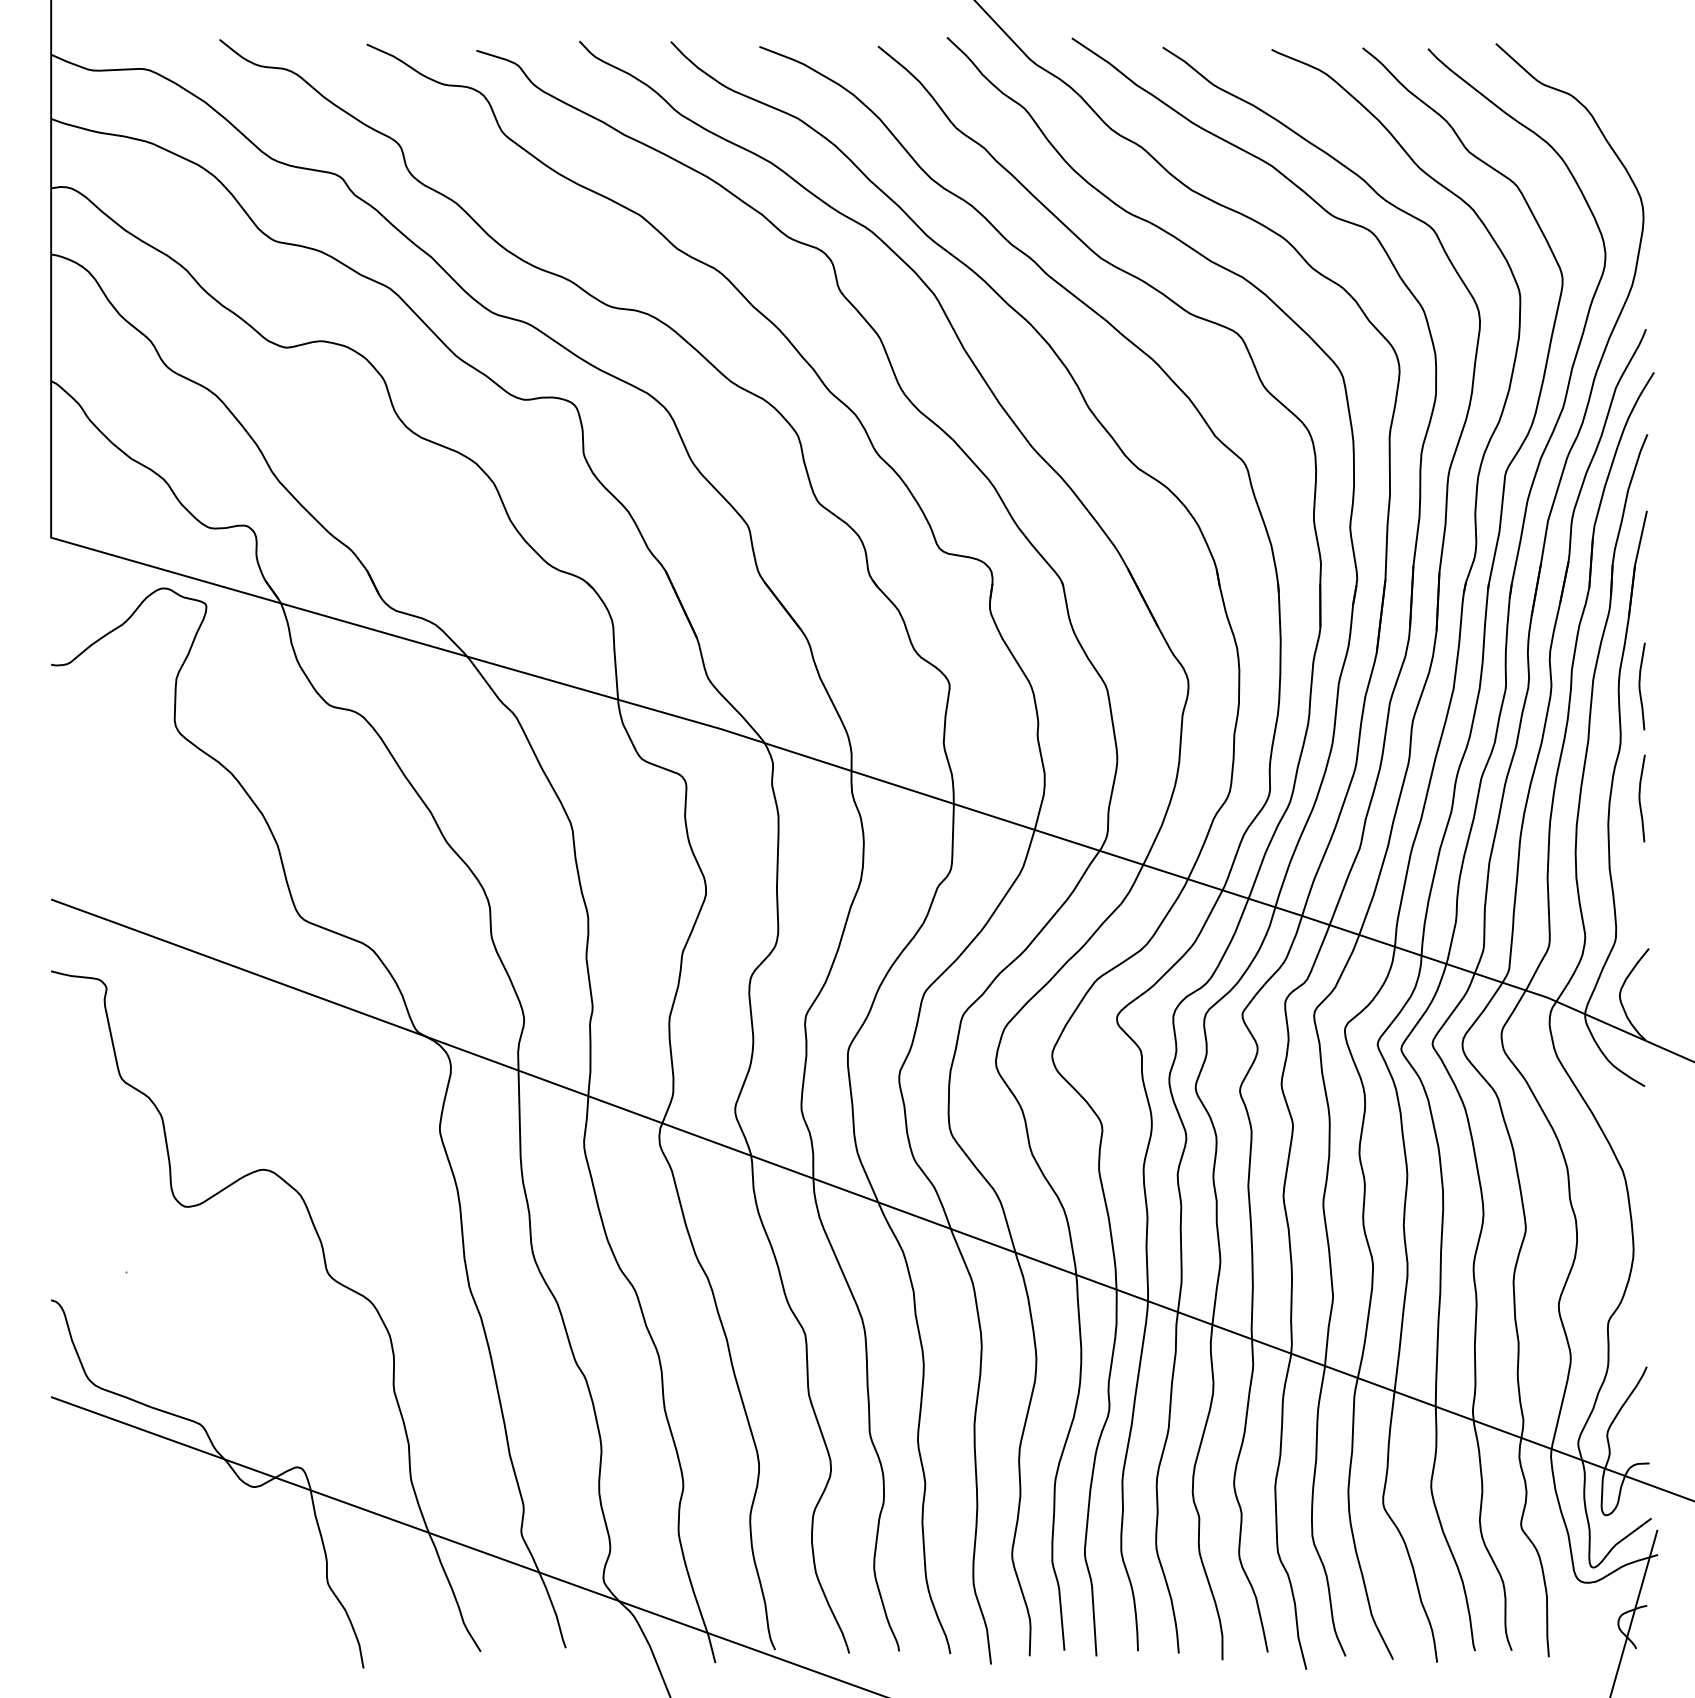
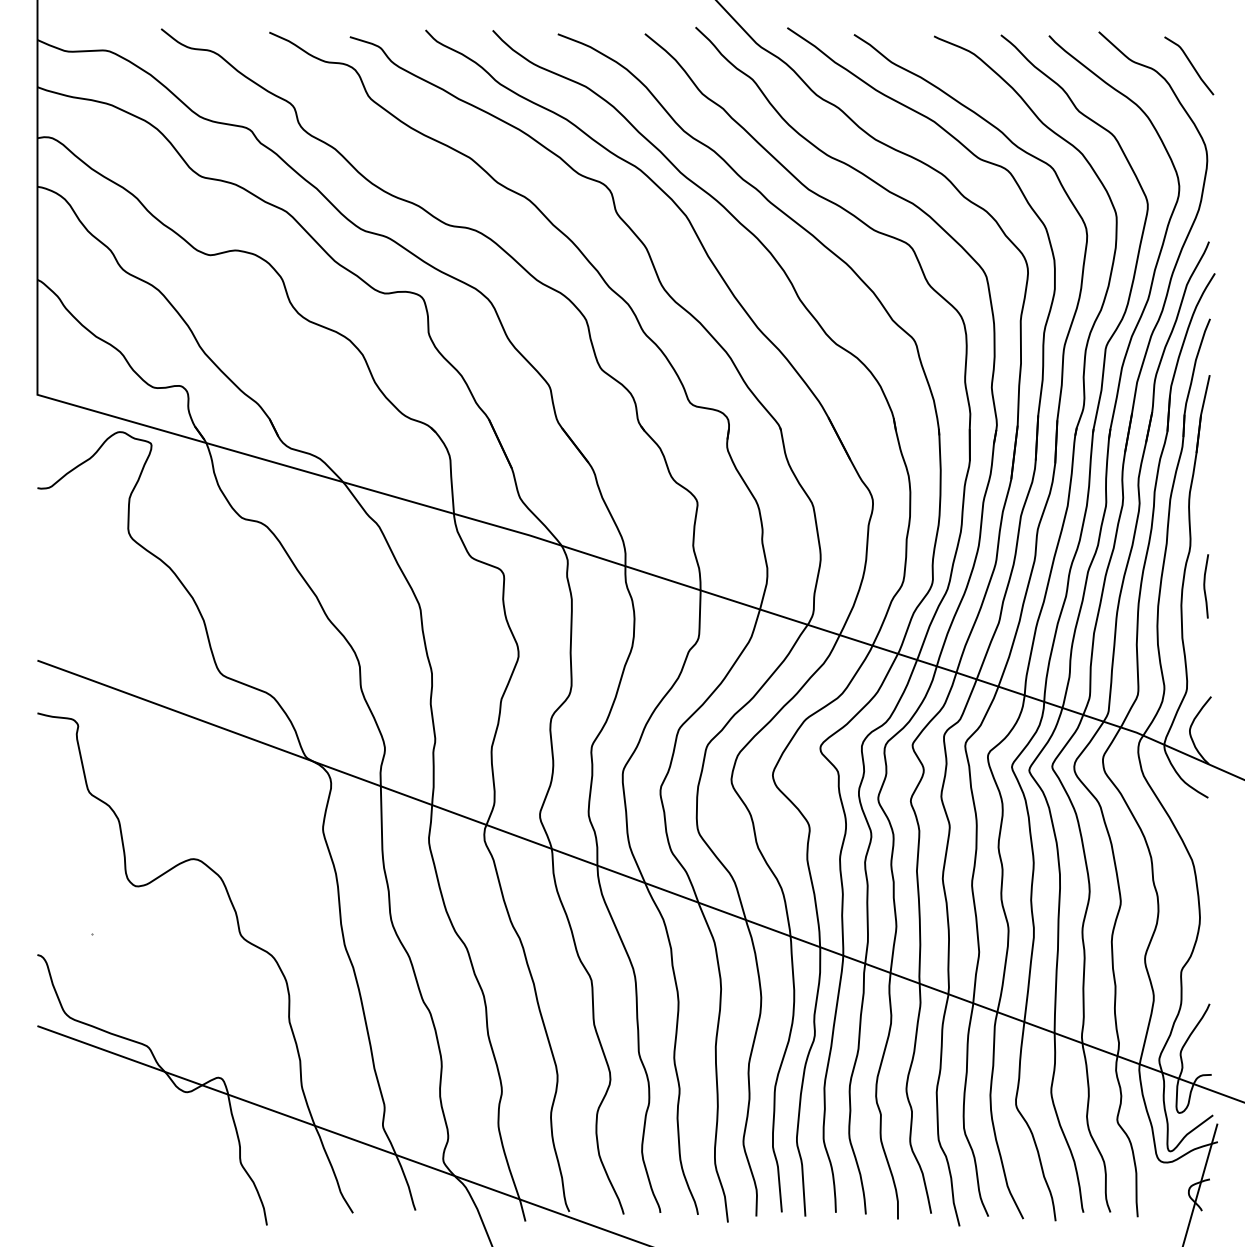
curve: (1620, 87) -> (1190, 64), added
curve: (1640, 686) -> (1205, 504), removed

